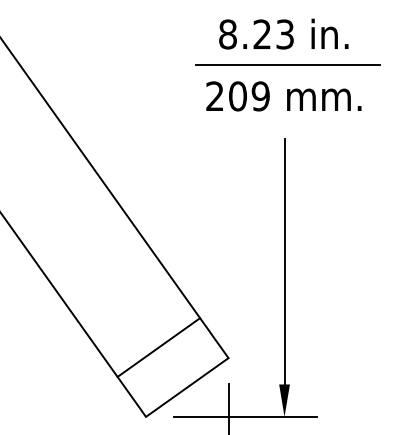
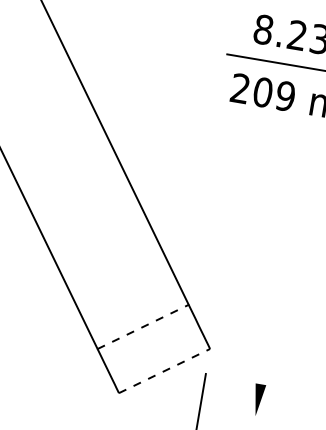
line: (284, 261) -> (281, 263), removed
line: (158, 347) -> (142, 326), solid -> dashed
line: (187, 387) -> (164, 371), solid -> dashed
line: (245, 416) -> (217, 409), removed

